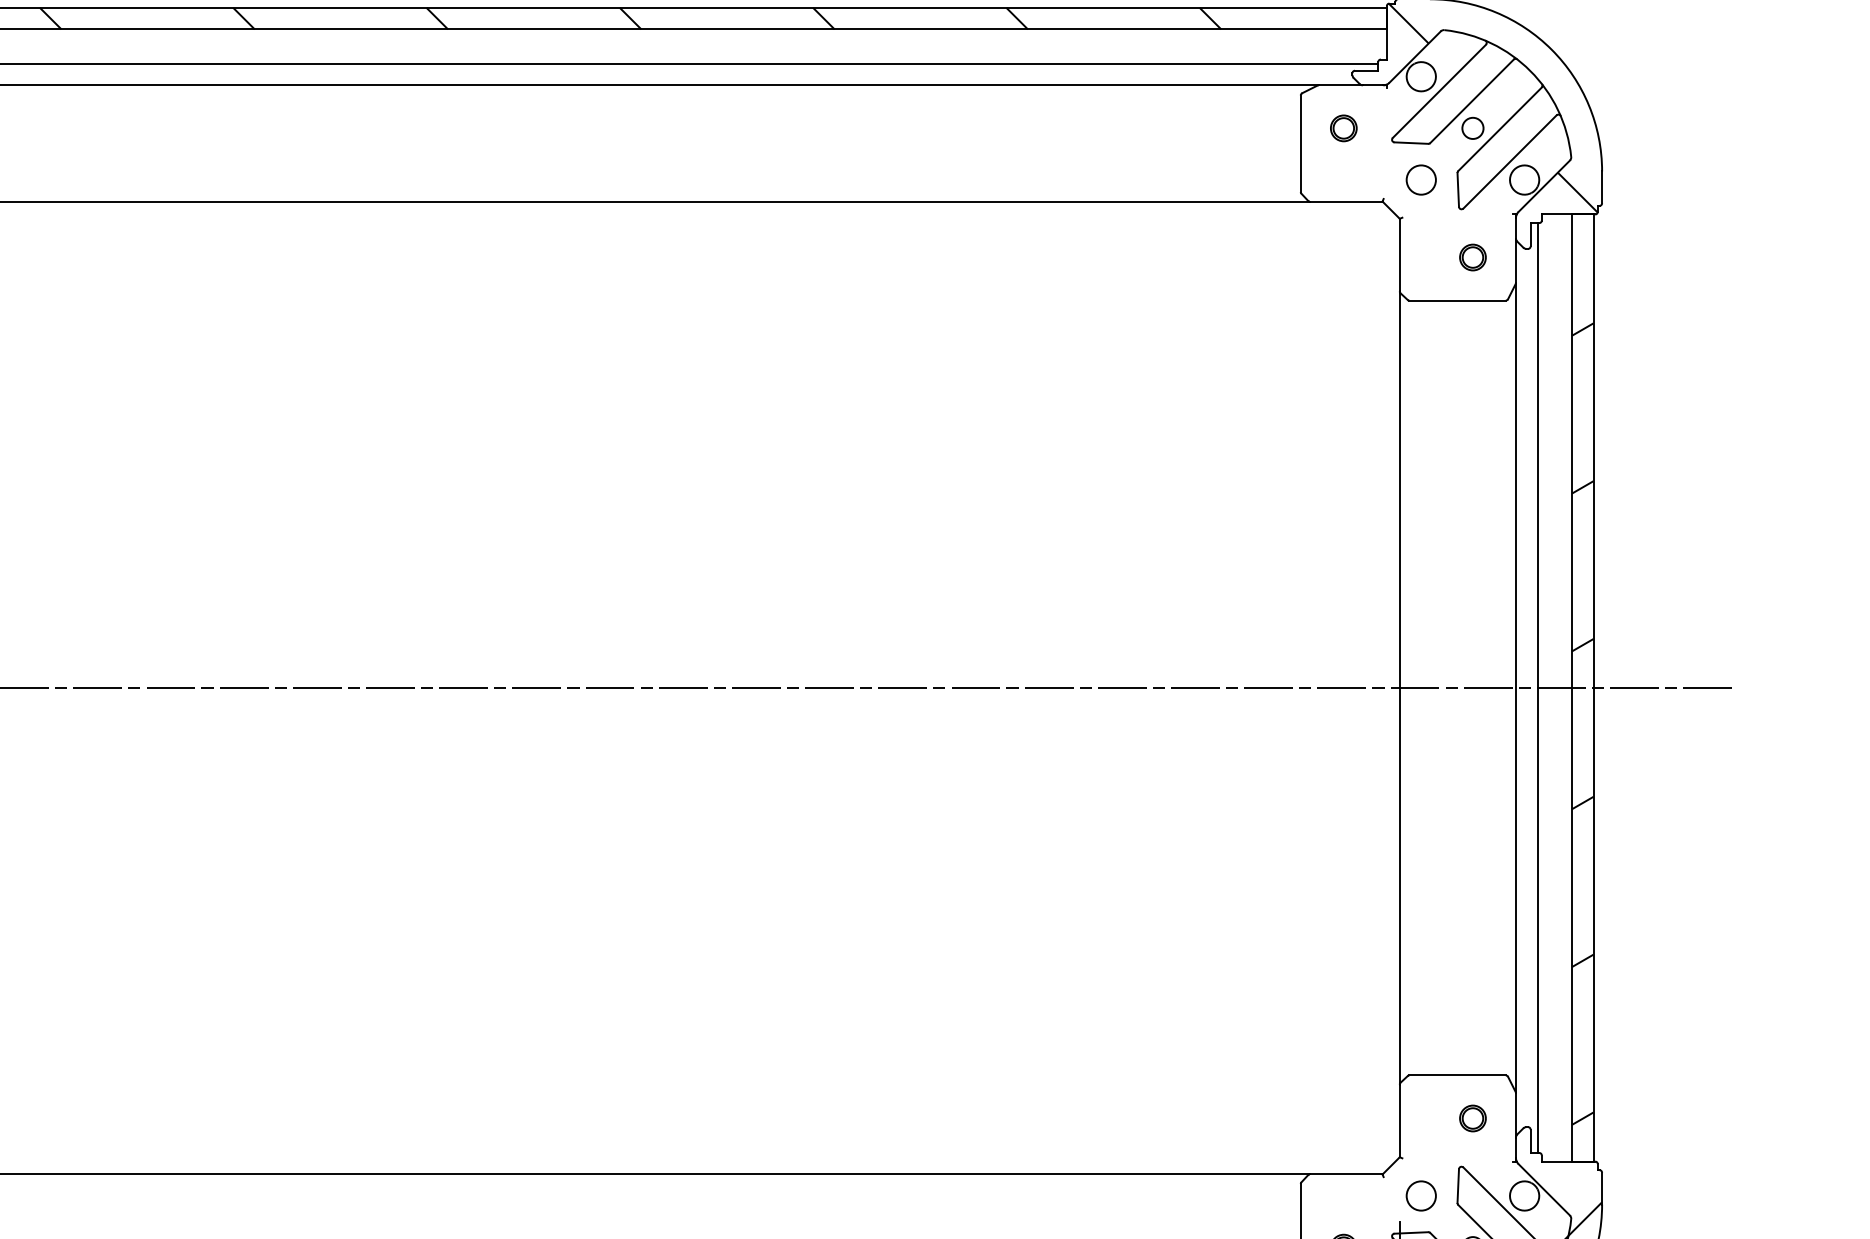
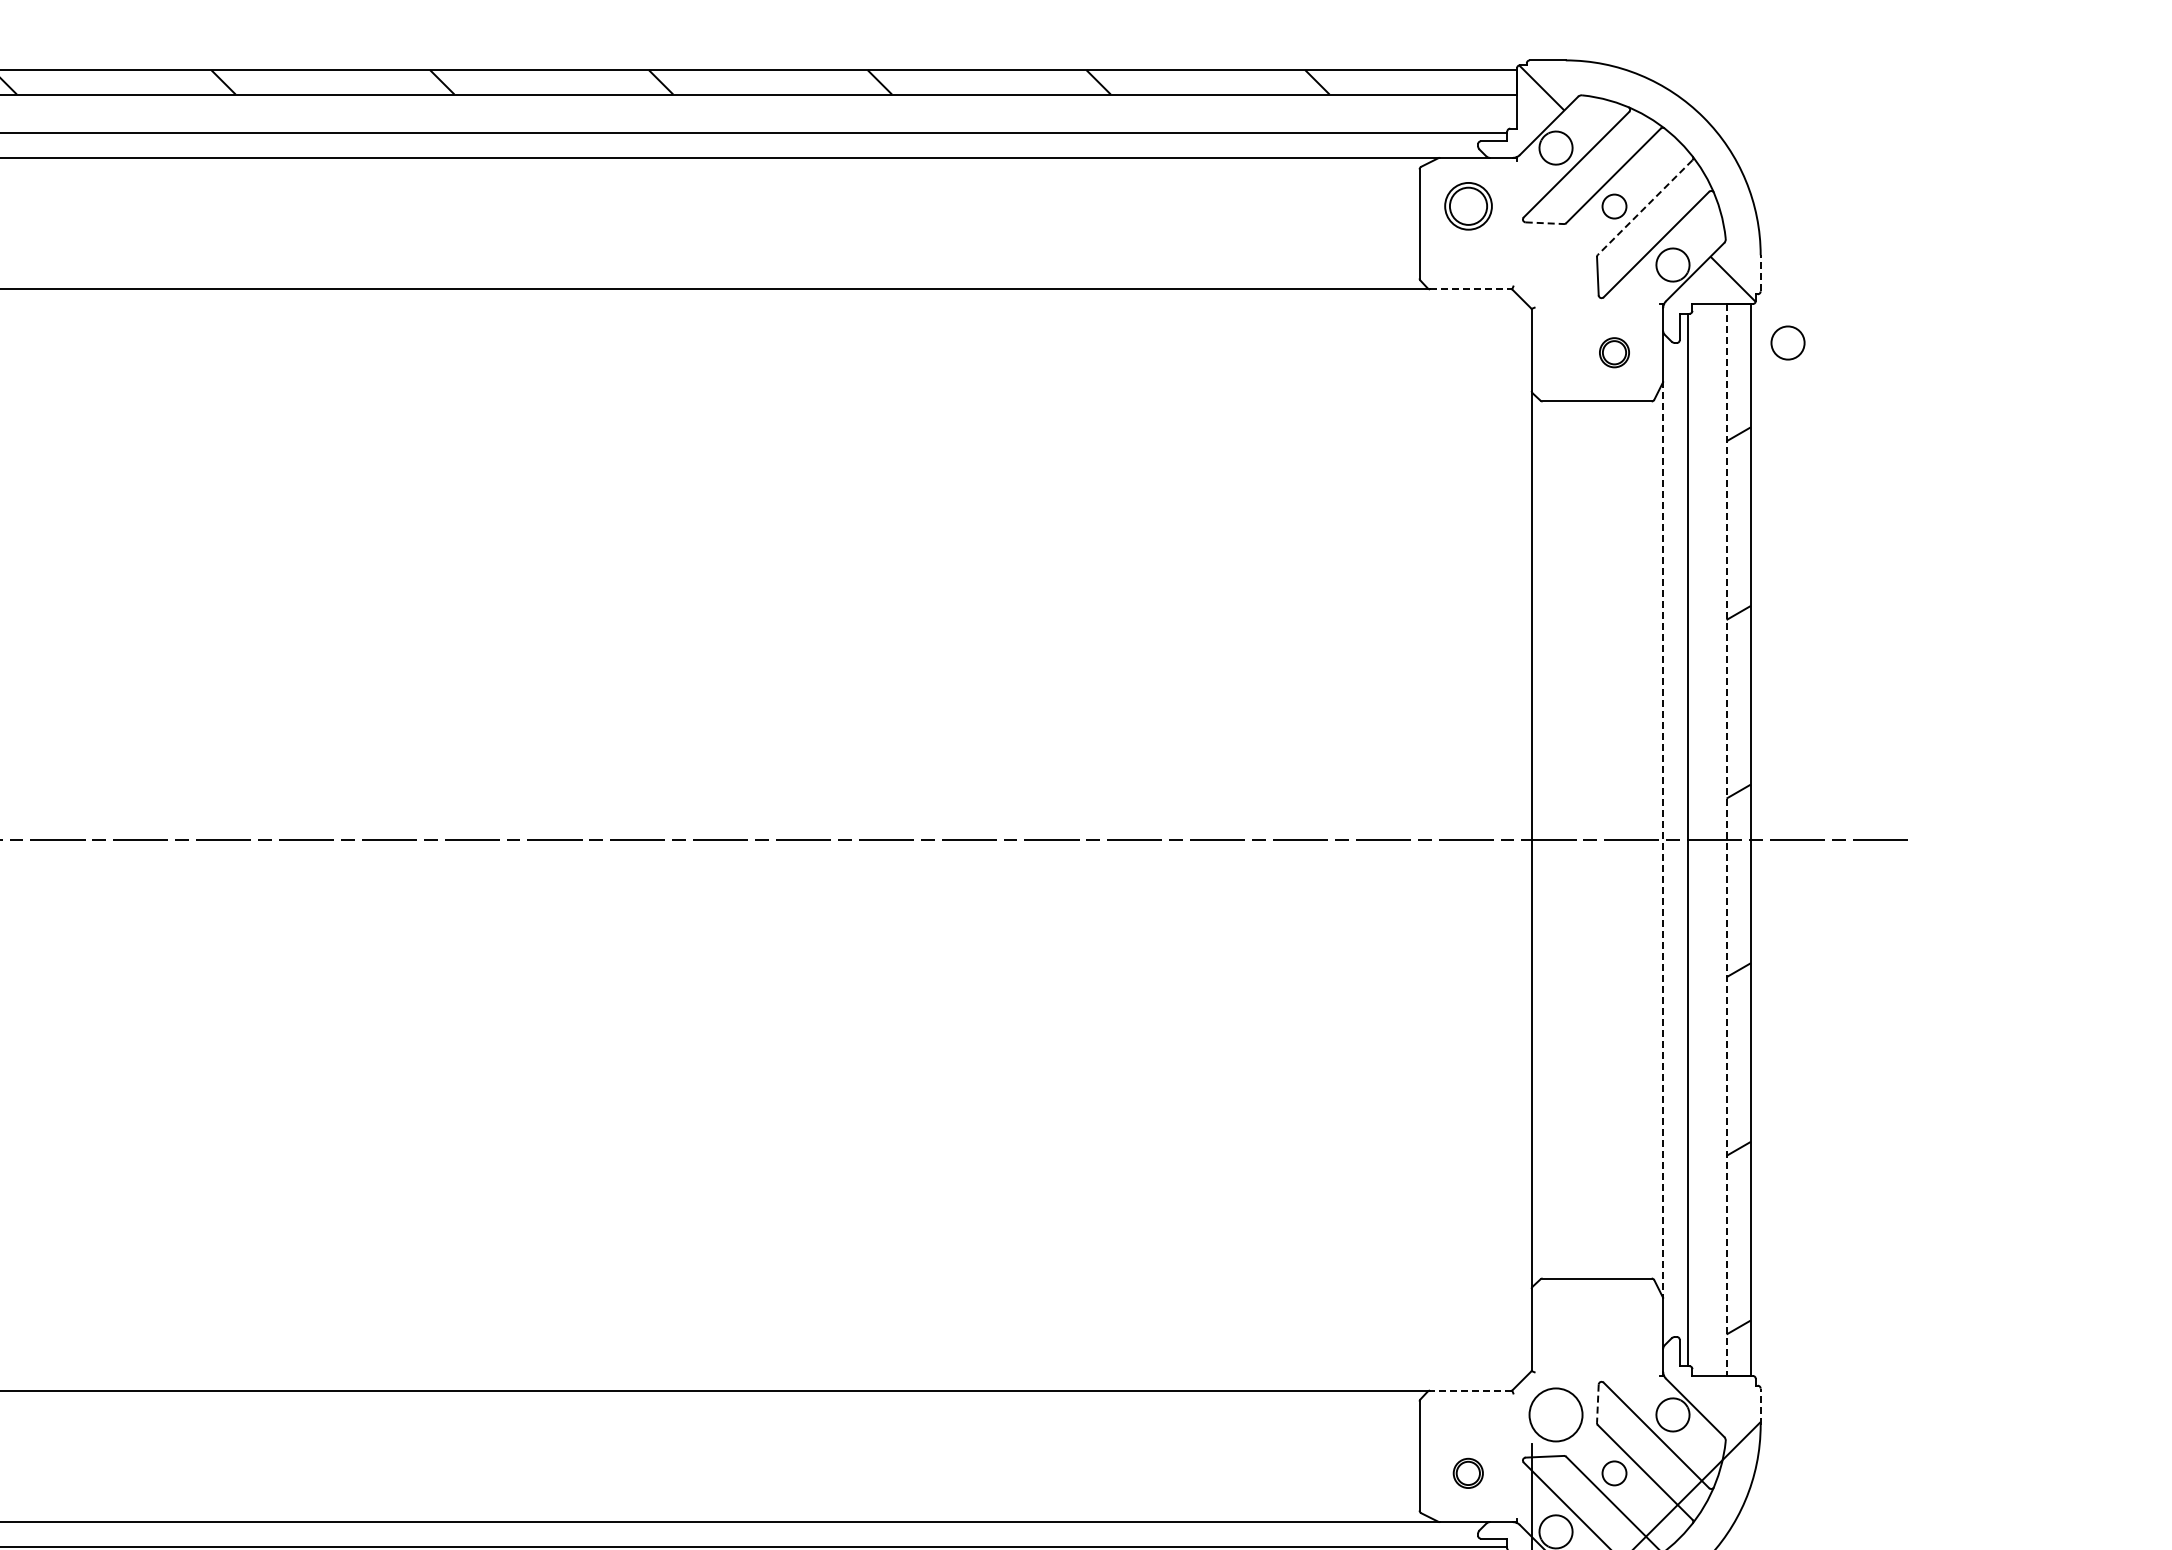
part: (1343, 128) -> (1467, 206), size x1.6
line: (1500, 129) -> (1645, 207), solid -> dashed
line: (1411, 143) -> (1545, 223), solid -> dashed
circle: (1420, 179) -> (1787, 342), moved
line: (1601, 186) -> (1760, 272), solid -> dashed
line: (1346, 201) -> (1471, 289), solid -> dashed
line: (1516, 688) -> (1663, 840), solid -> dashed
line: (1571, 688) -> (1726, 840), solid -> dashed
part: (1472, 1117) -> (1614, 1326), removed
line: (1345, 1174) -> (1470, 1390), solid -> dashed
line: (1457, 1186) -> (1597, 1404), solid -> dashed
line: (1601, 1188) -> (1760, 1406), solid -> dashed
circle: (1420, 1195) -> (1555, 1414), size x1.6

